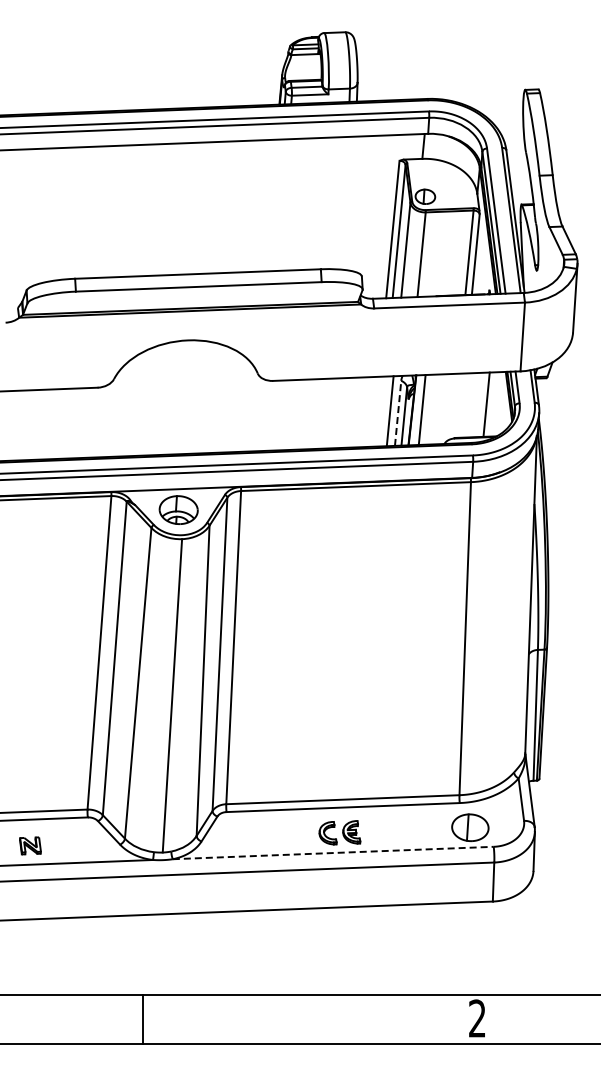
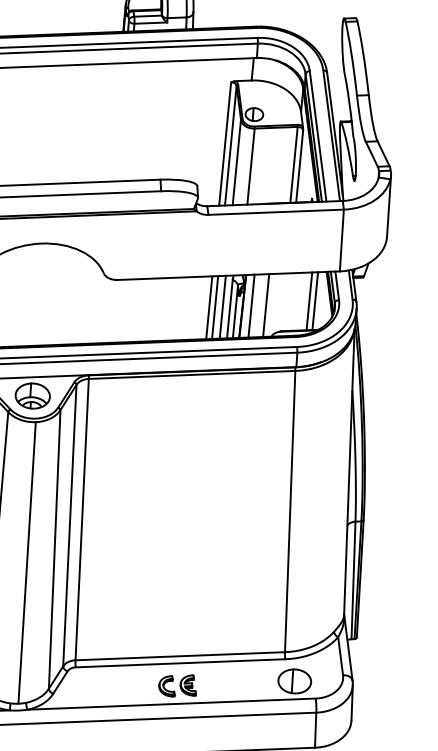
line: (493, 404) -> (315, 301), added
line: (438, 409) -> (266, 305), added
line: (374, 411) -> (208, 307), added
line: (381, 411) -> (214, 307), added
line: (398, 413) -> (230, 309), dashed -> solid
line: (333, 853) -> (171, 704), dashed -> solid

